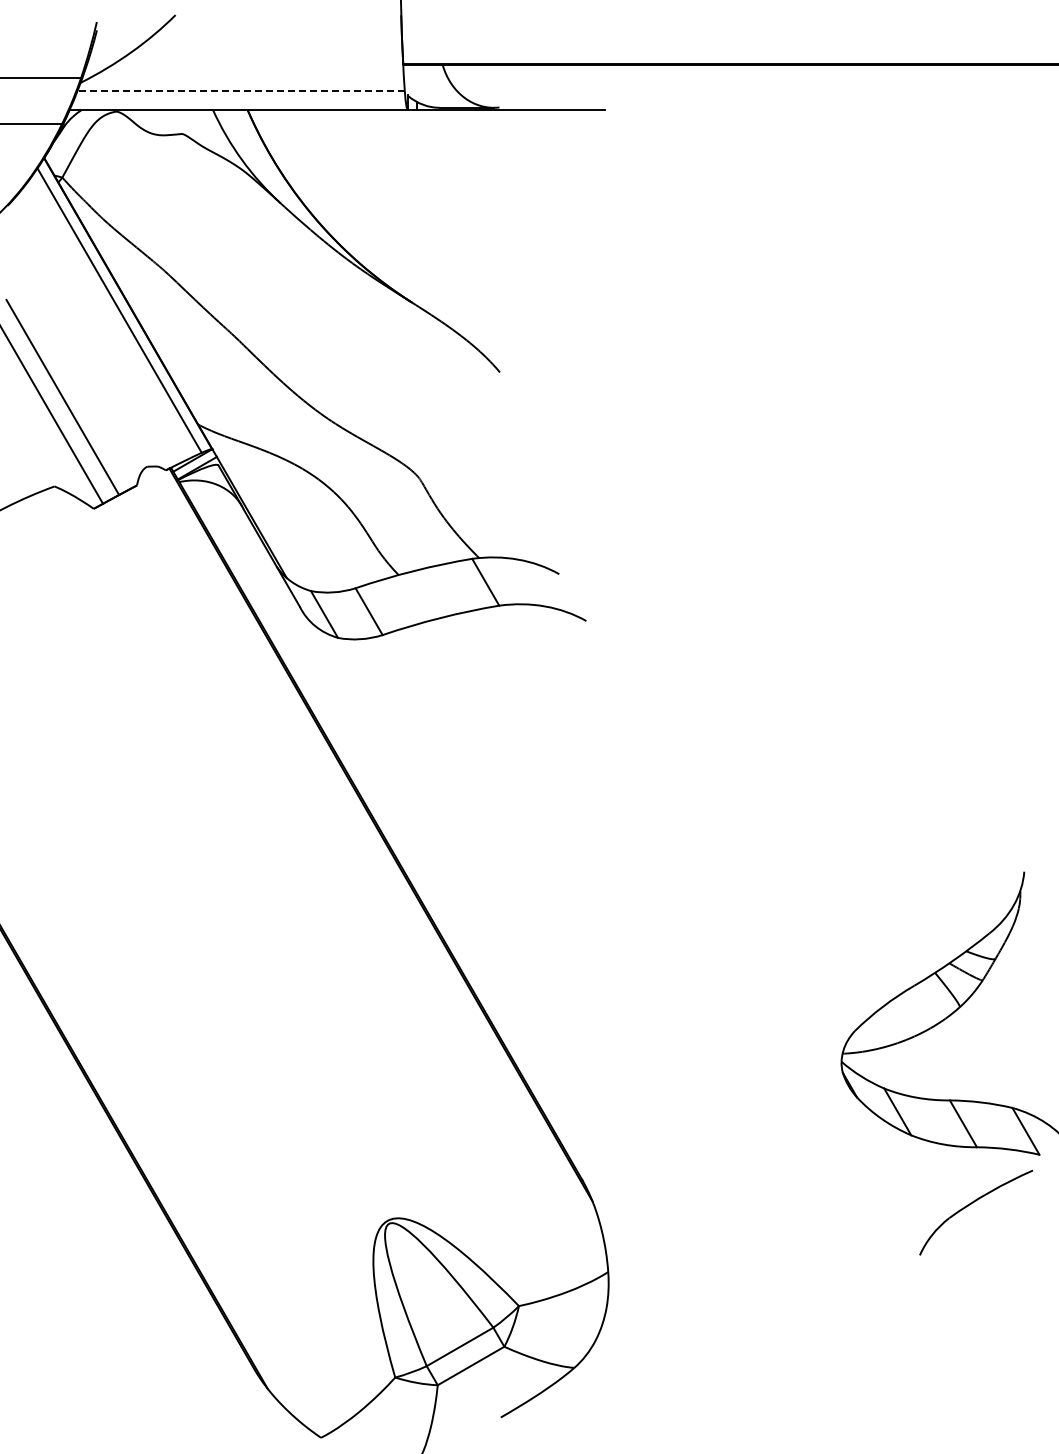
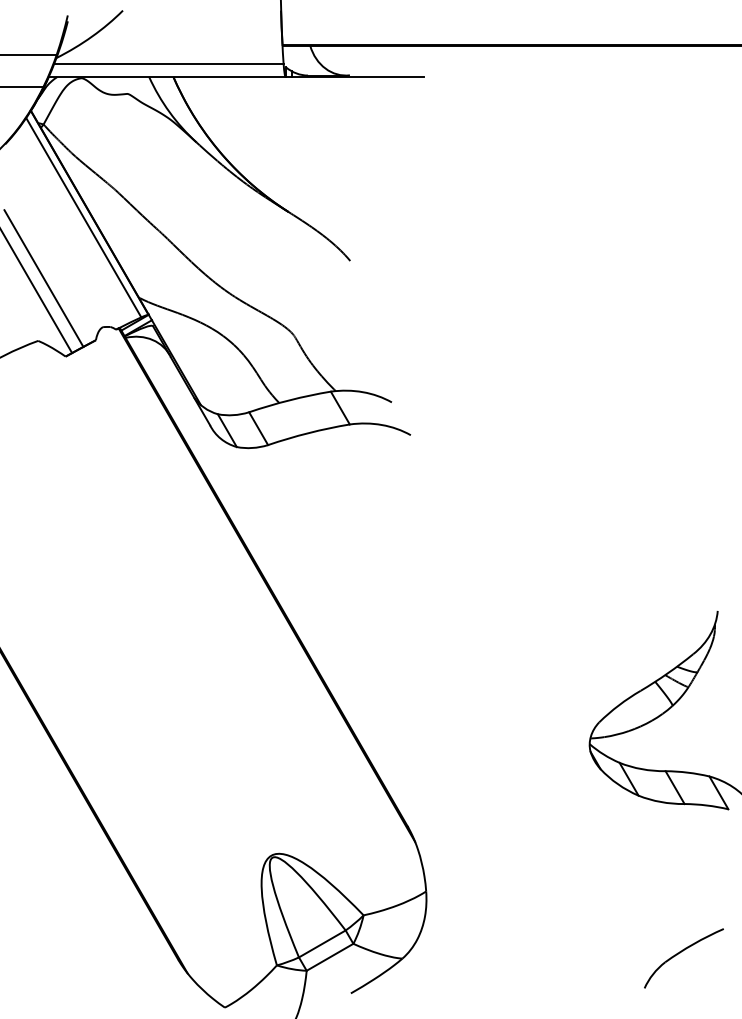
line: (241, 90) -> (169, 63), dashed -> solid
part: (970, 1205) -> (680, 953), moved

